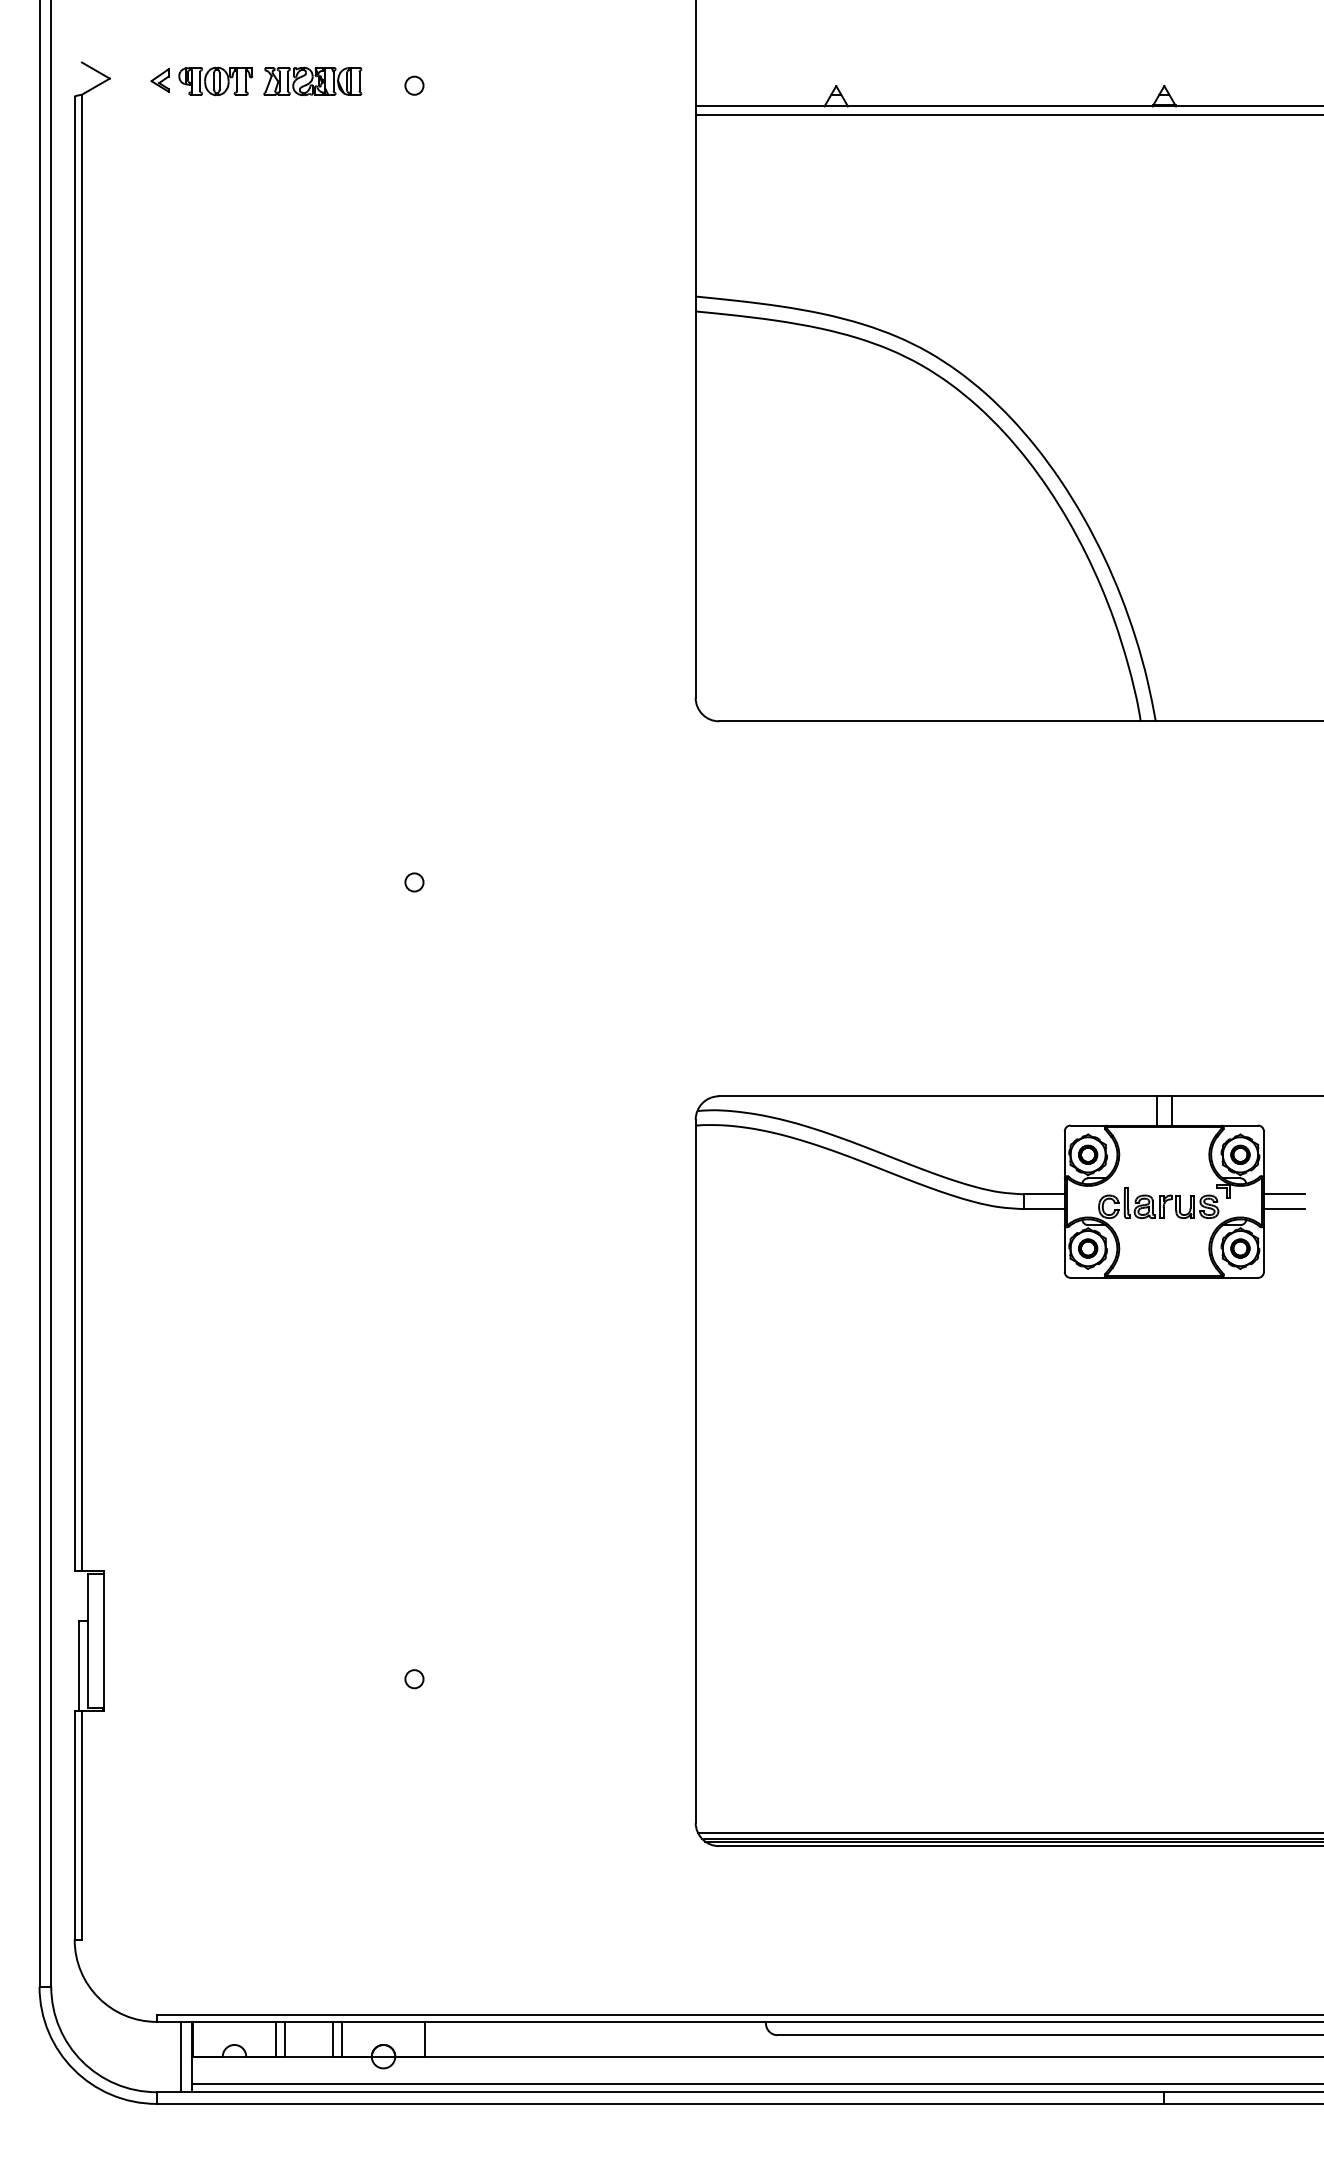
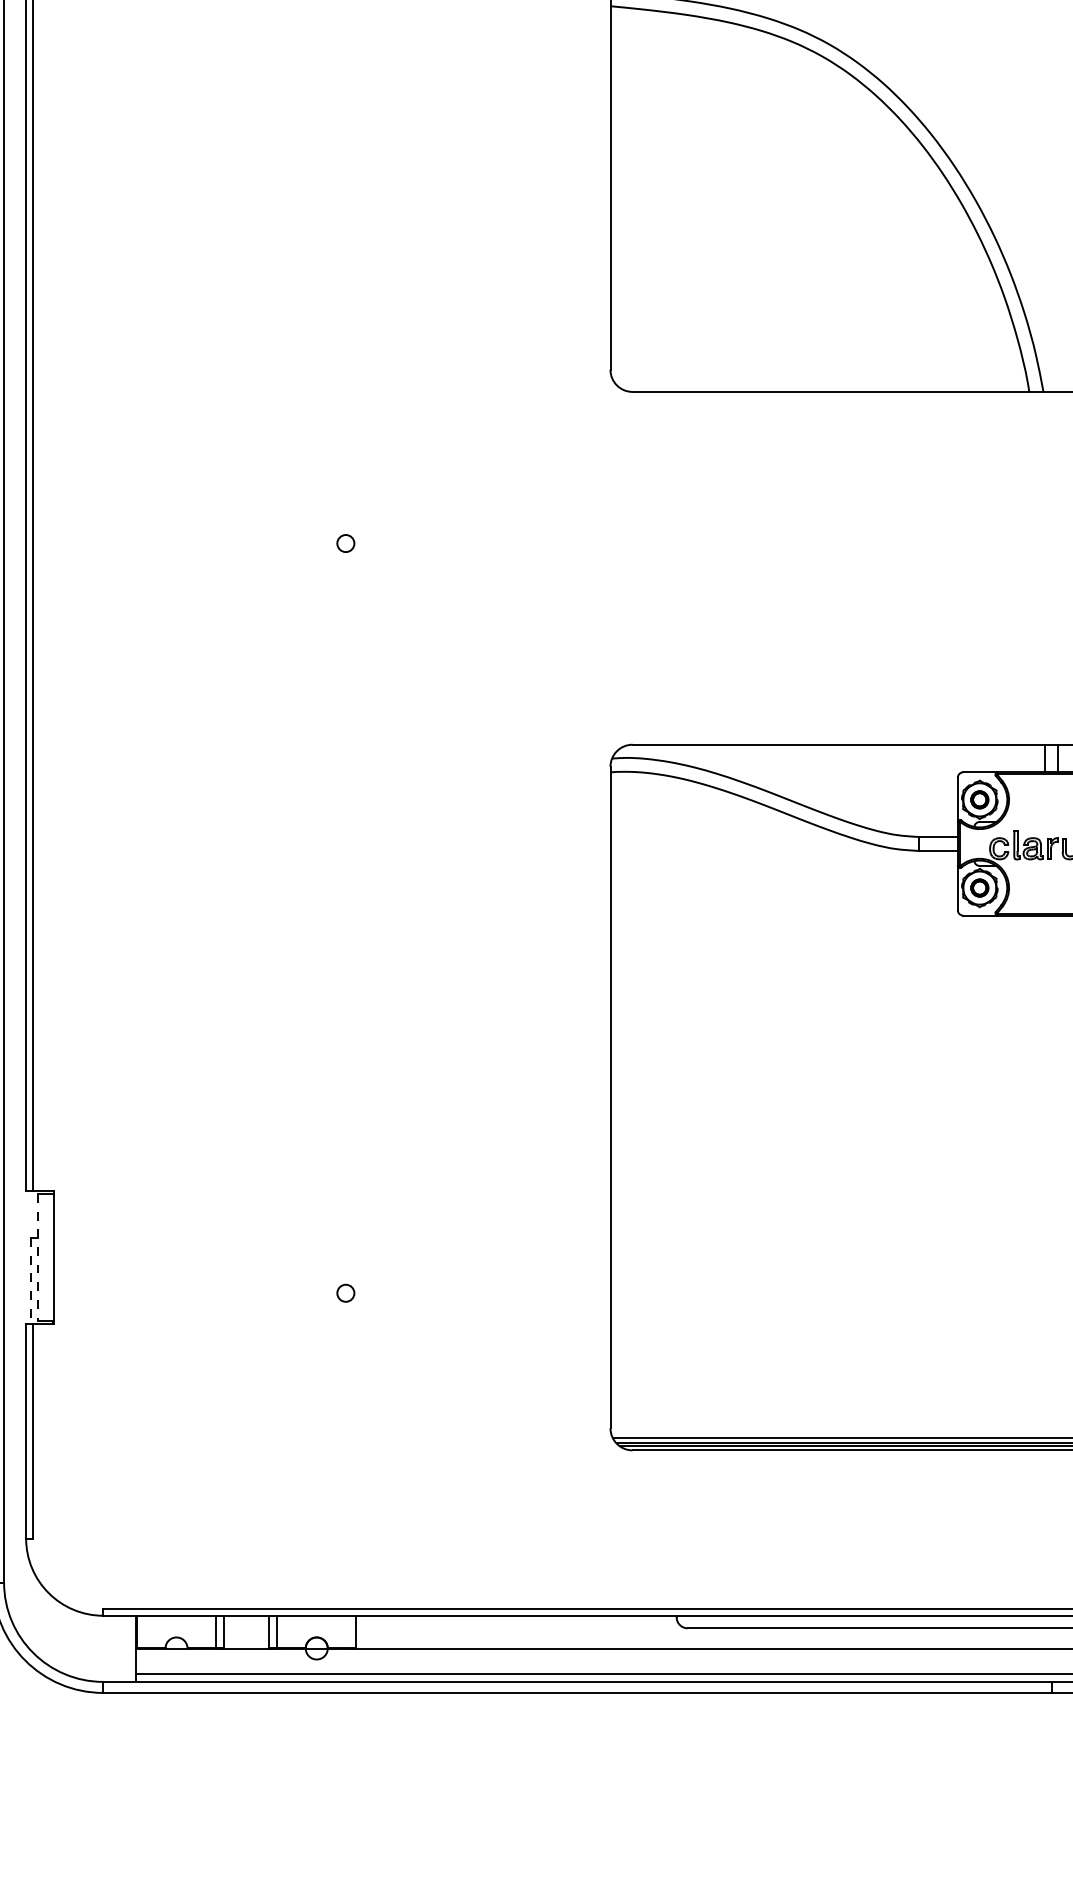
line: (87, 1641) -> (38, 1257), solid -> dashed
line: (79, 1666) -> (30, 1281), solid -> dashed
line: (180, 2056) -> (125, 1648), removed

